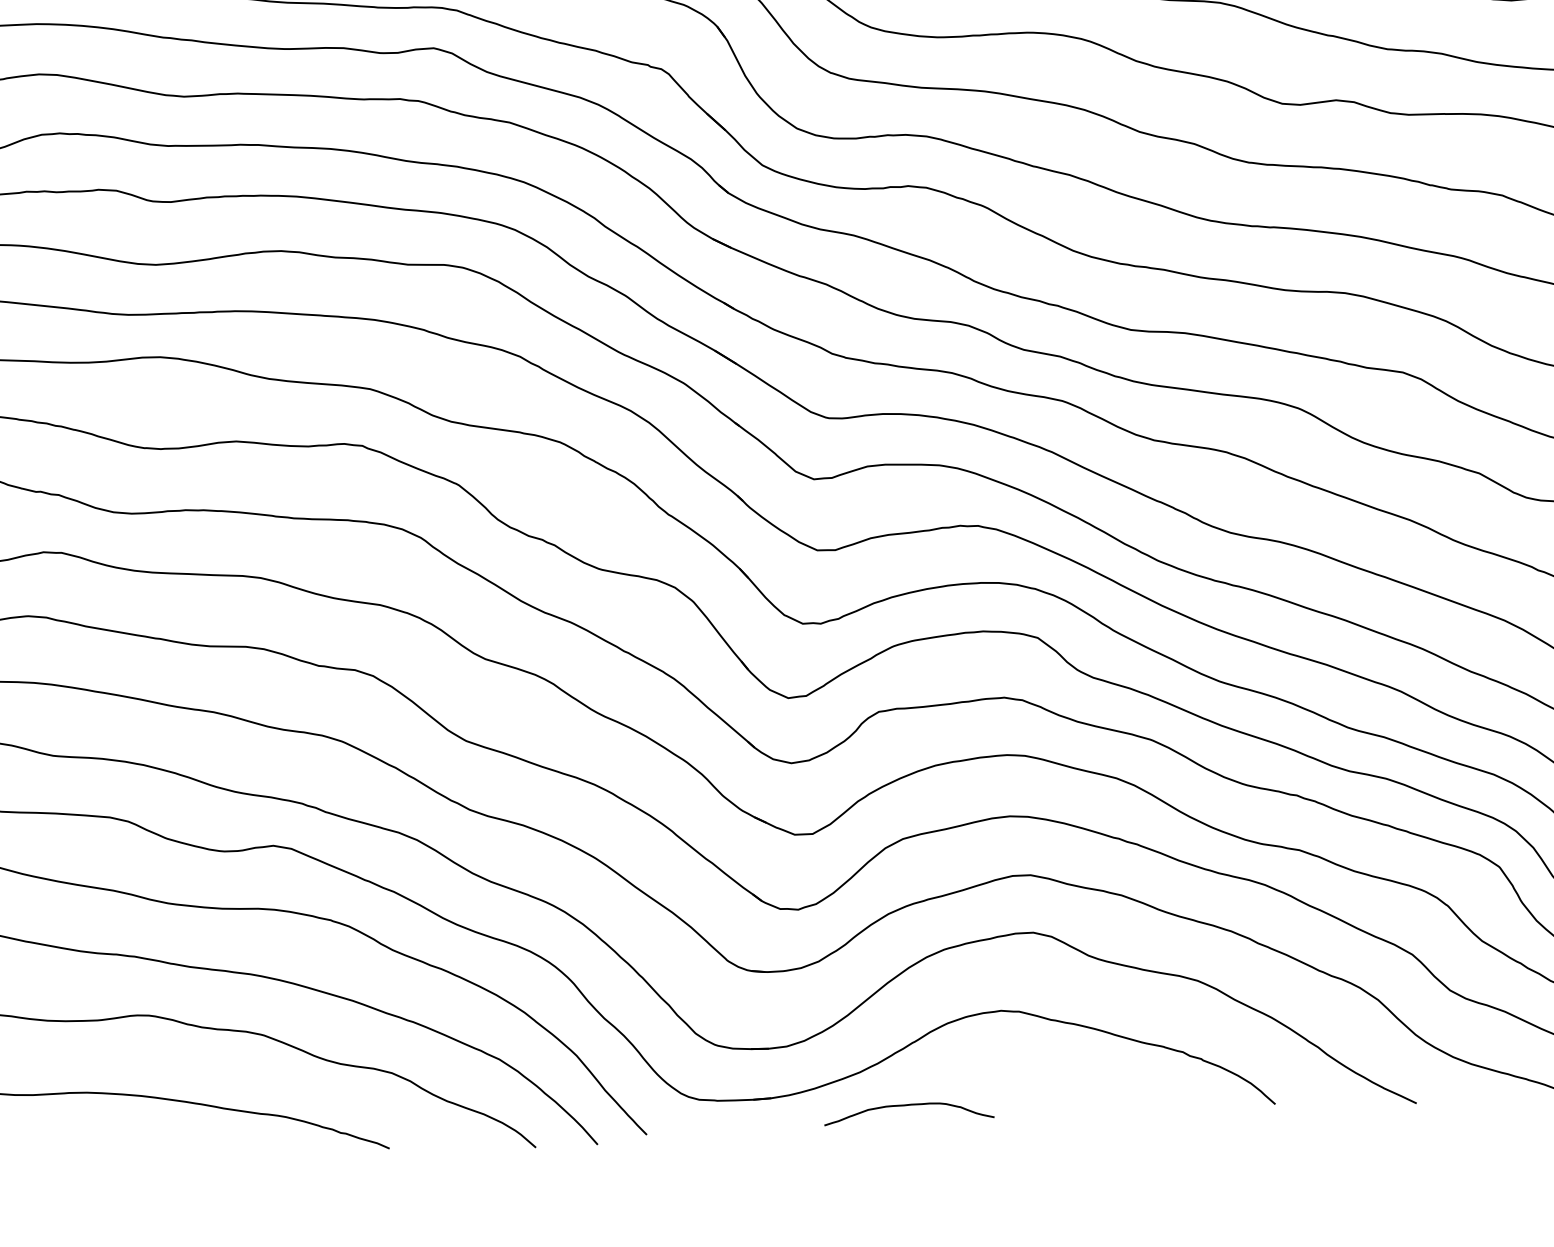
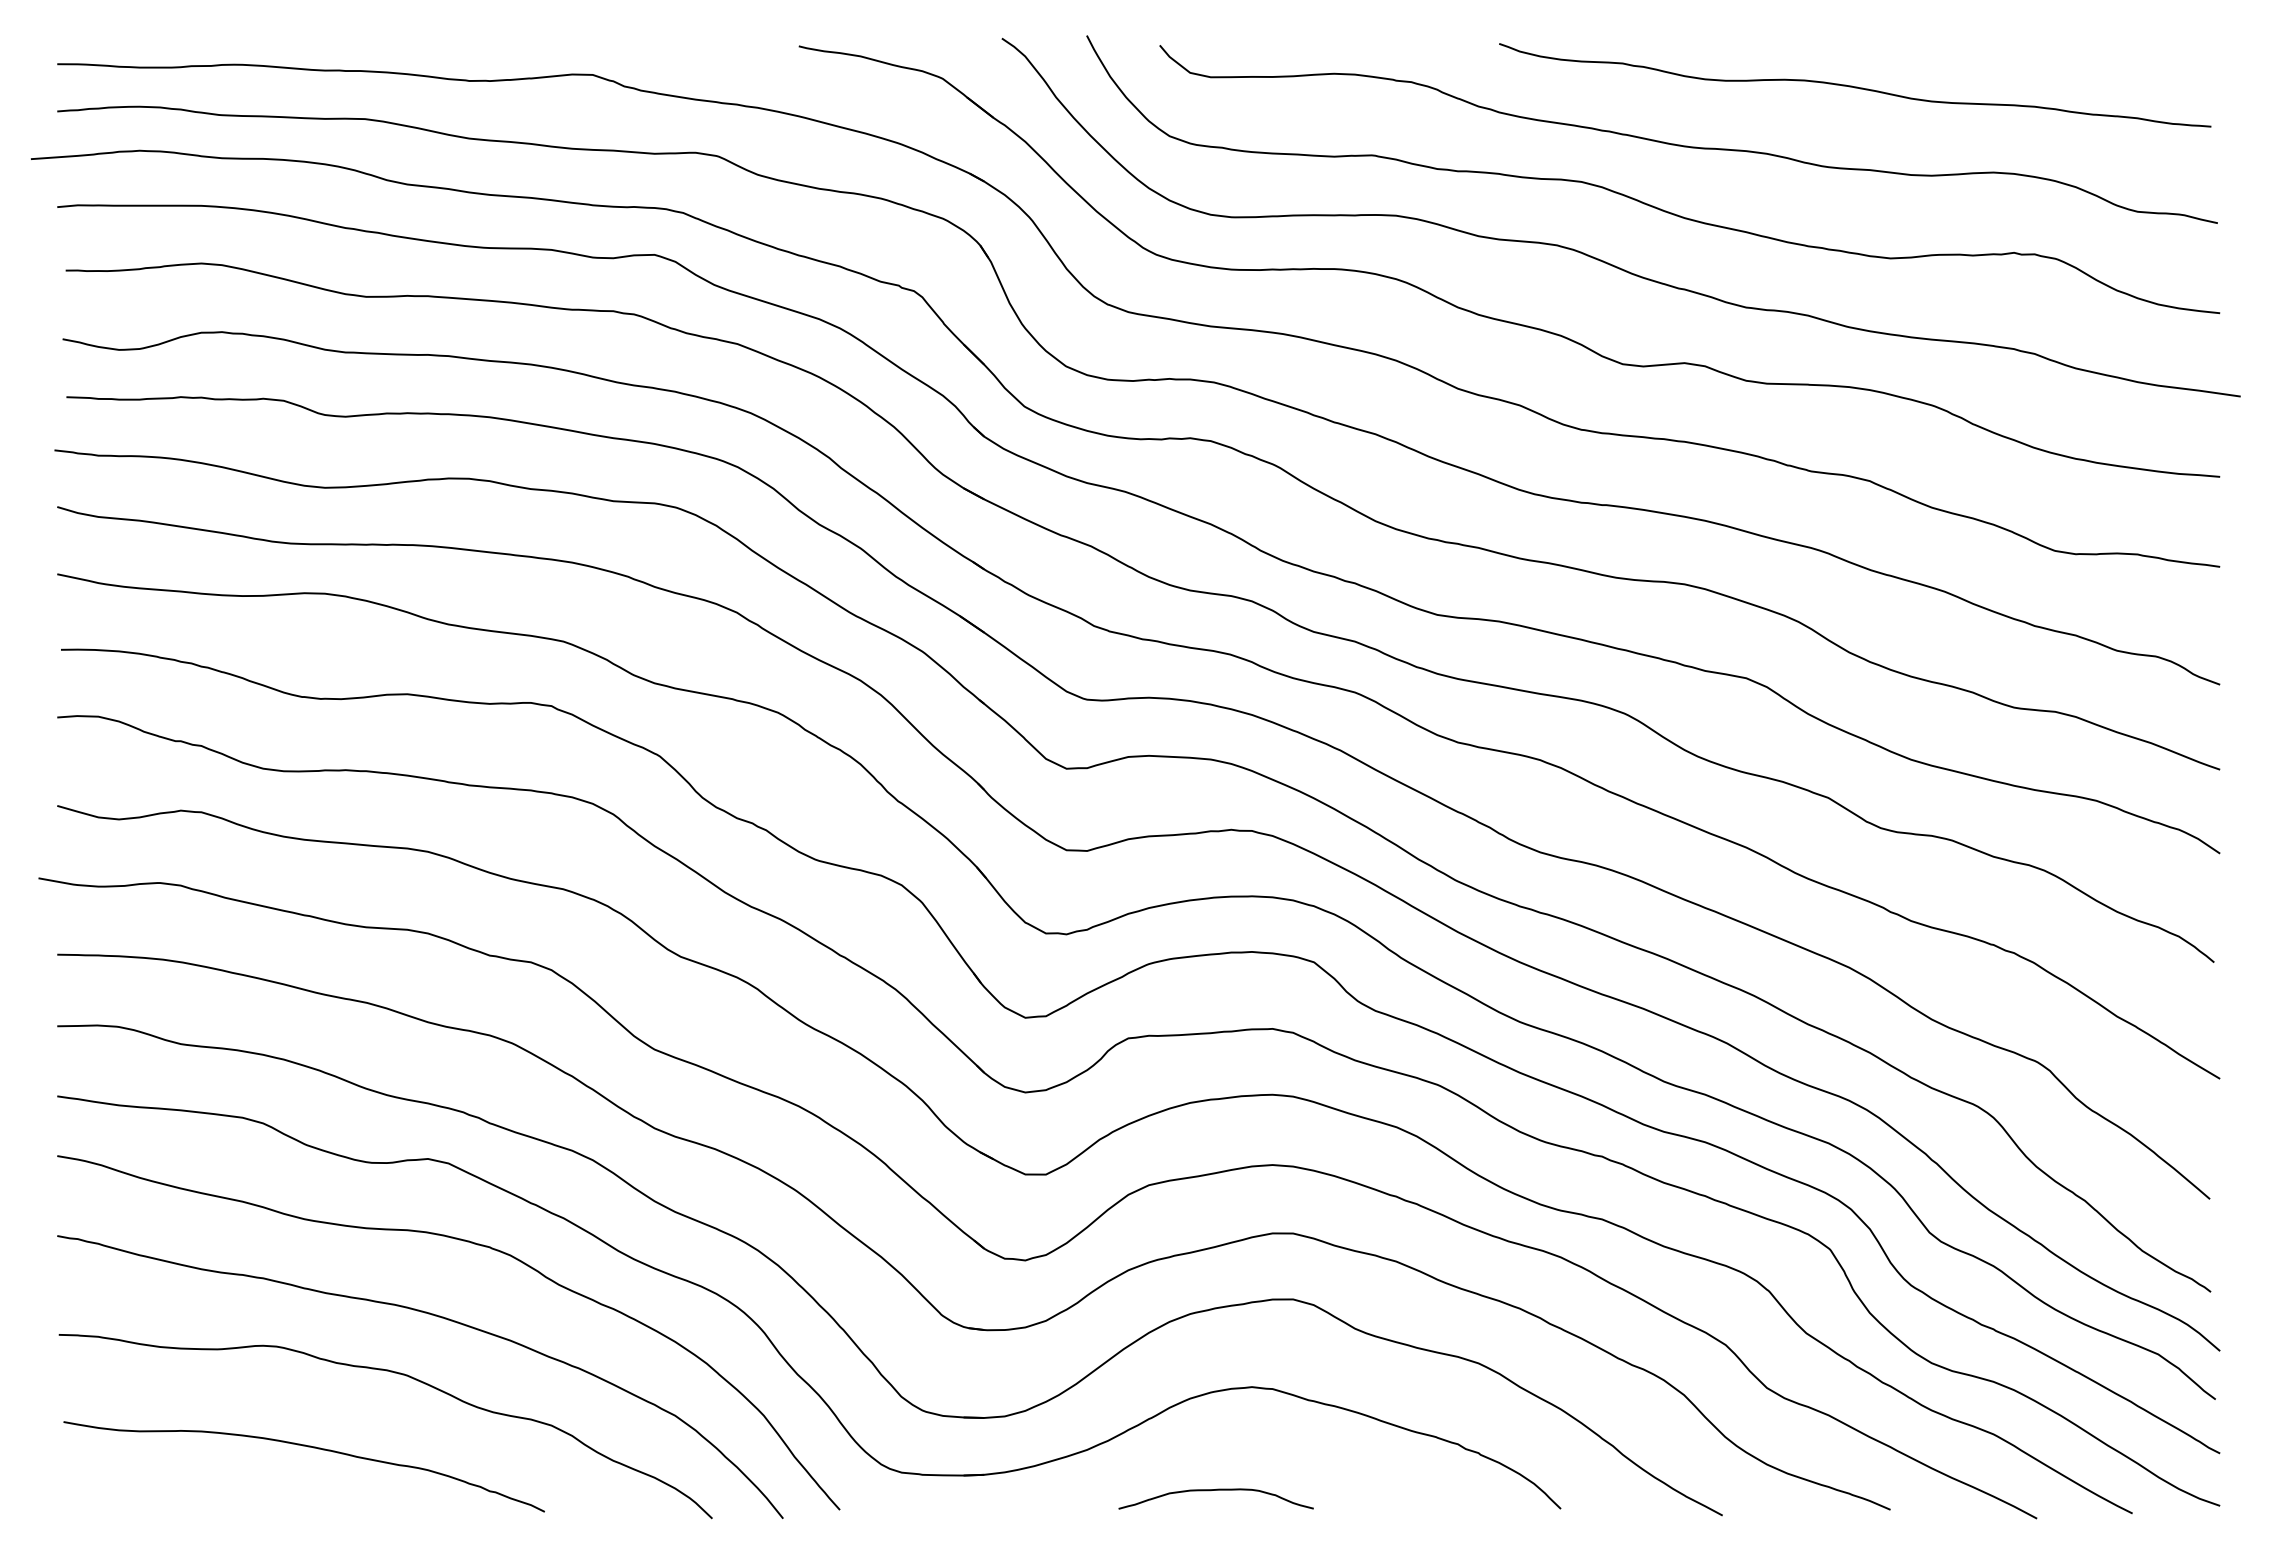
curve: (908, 1105) -> (1215, 1490), moved

